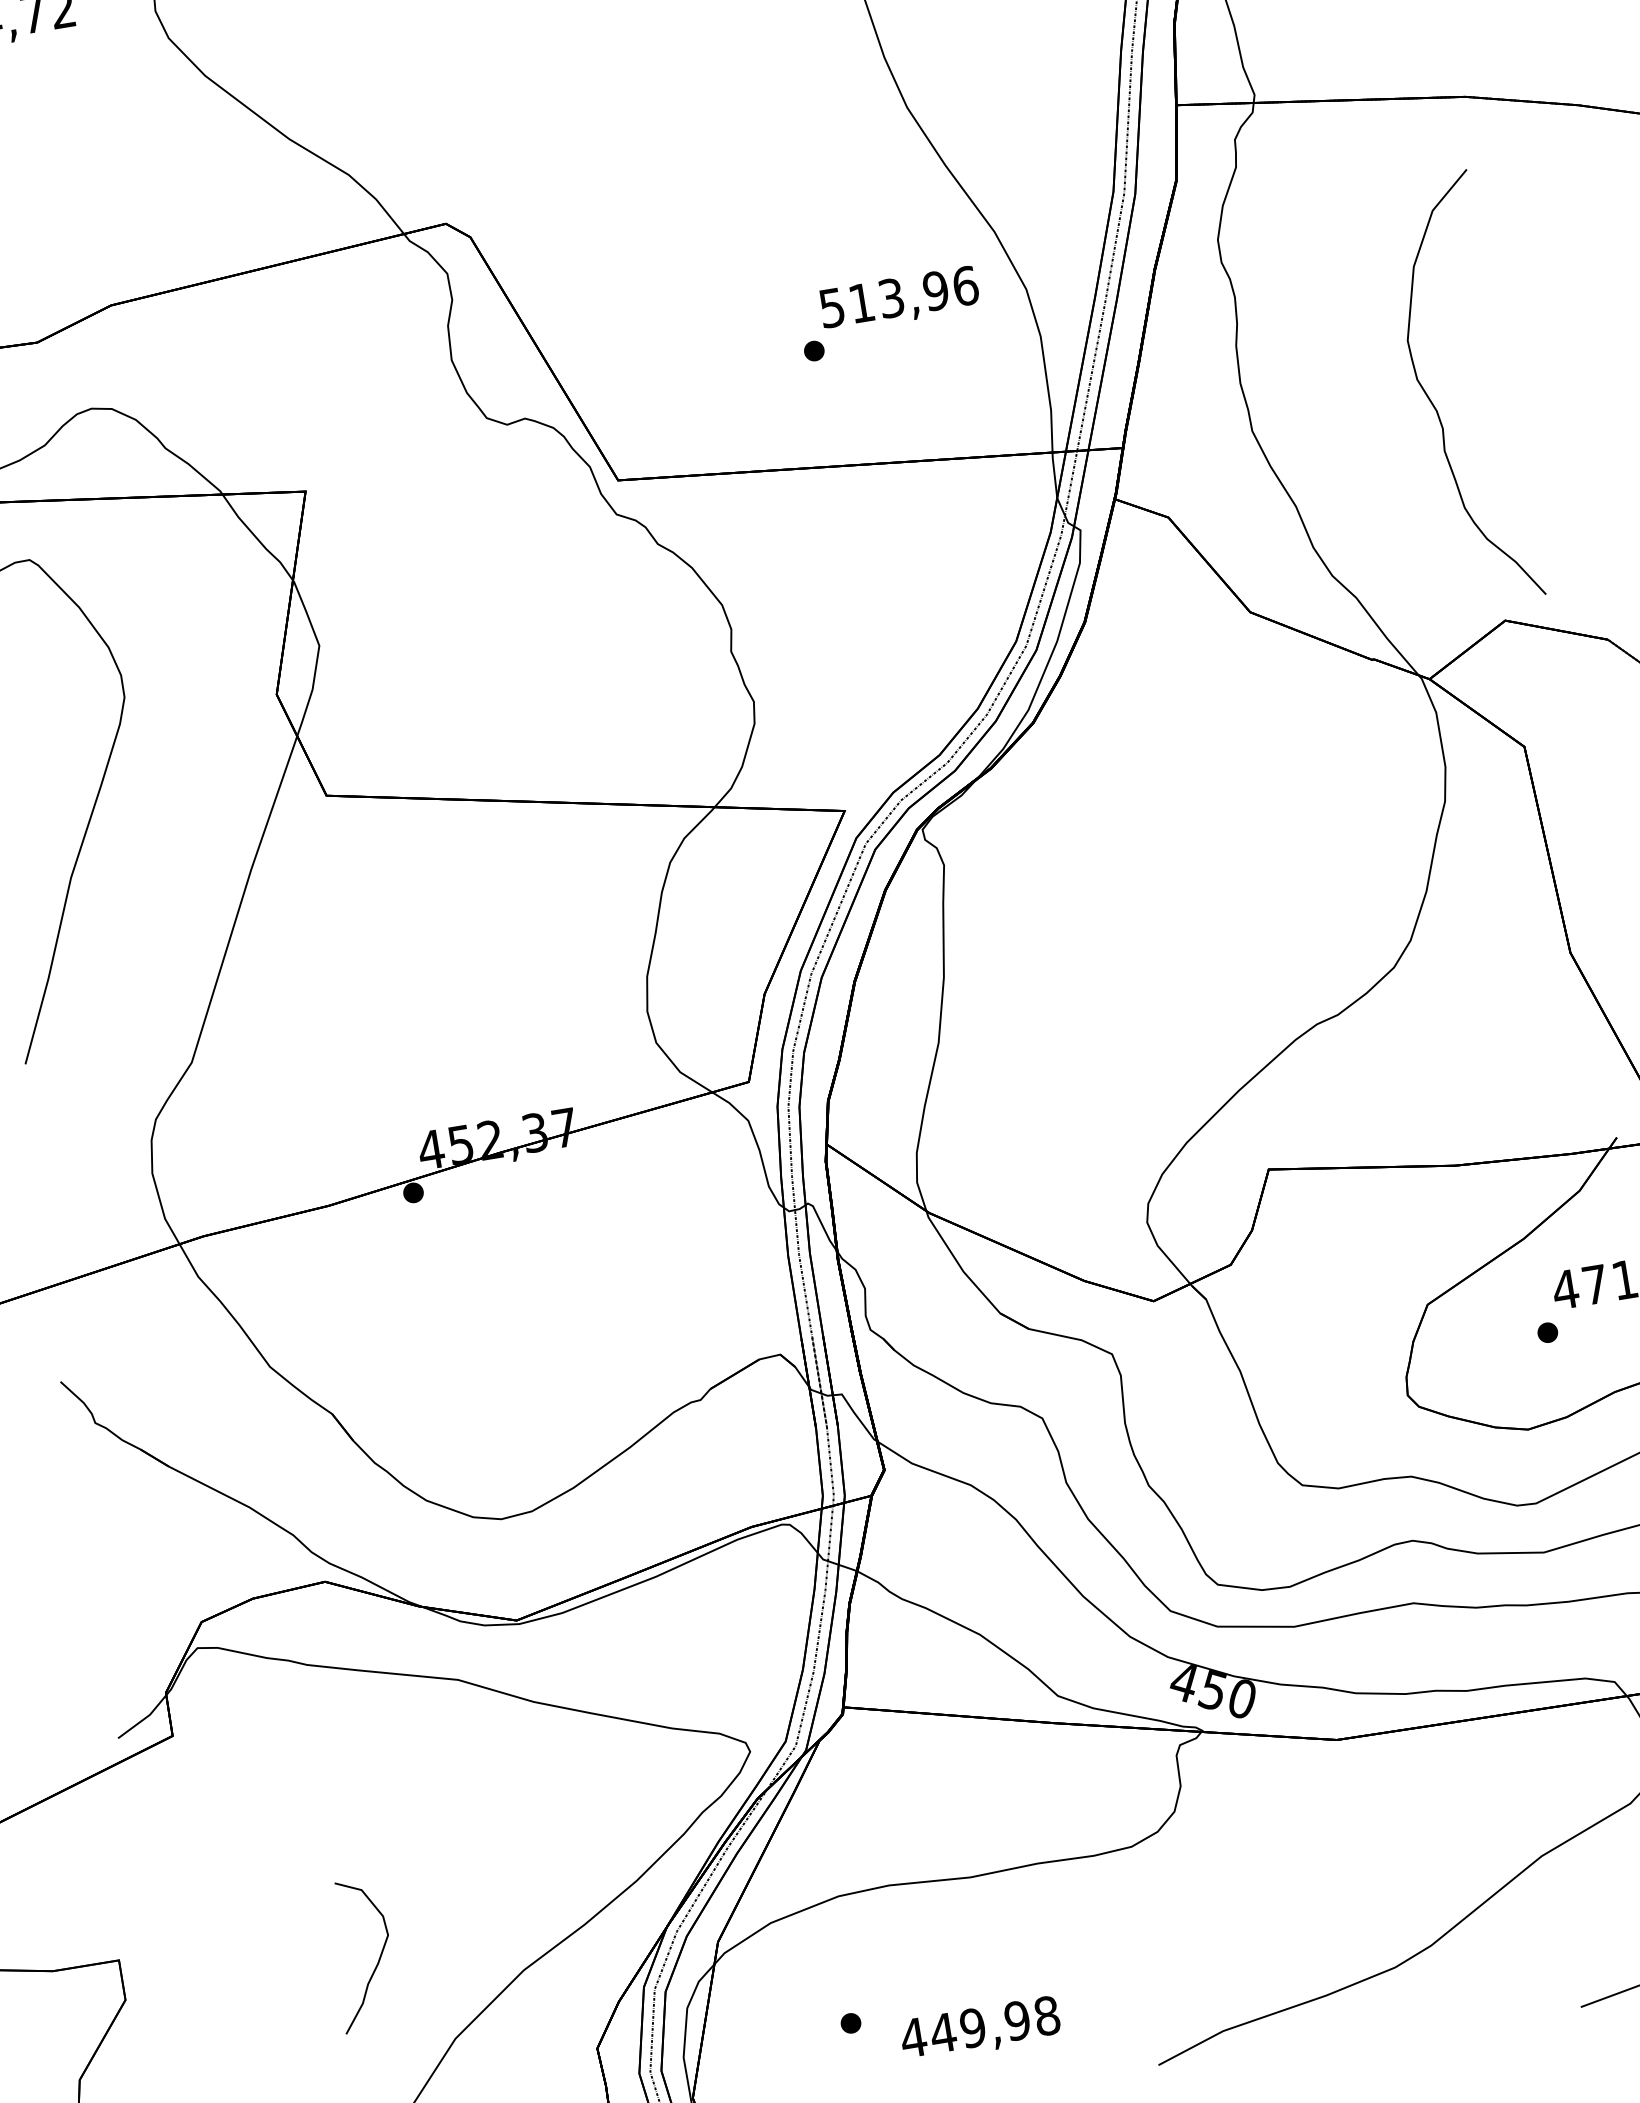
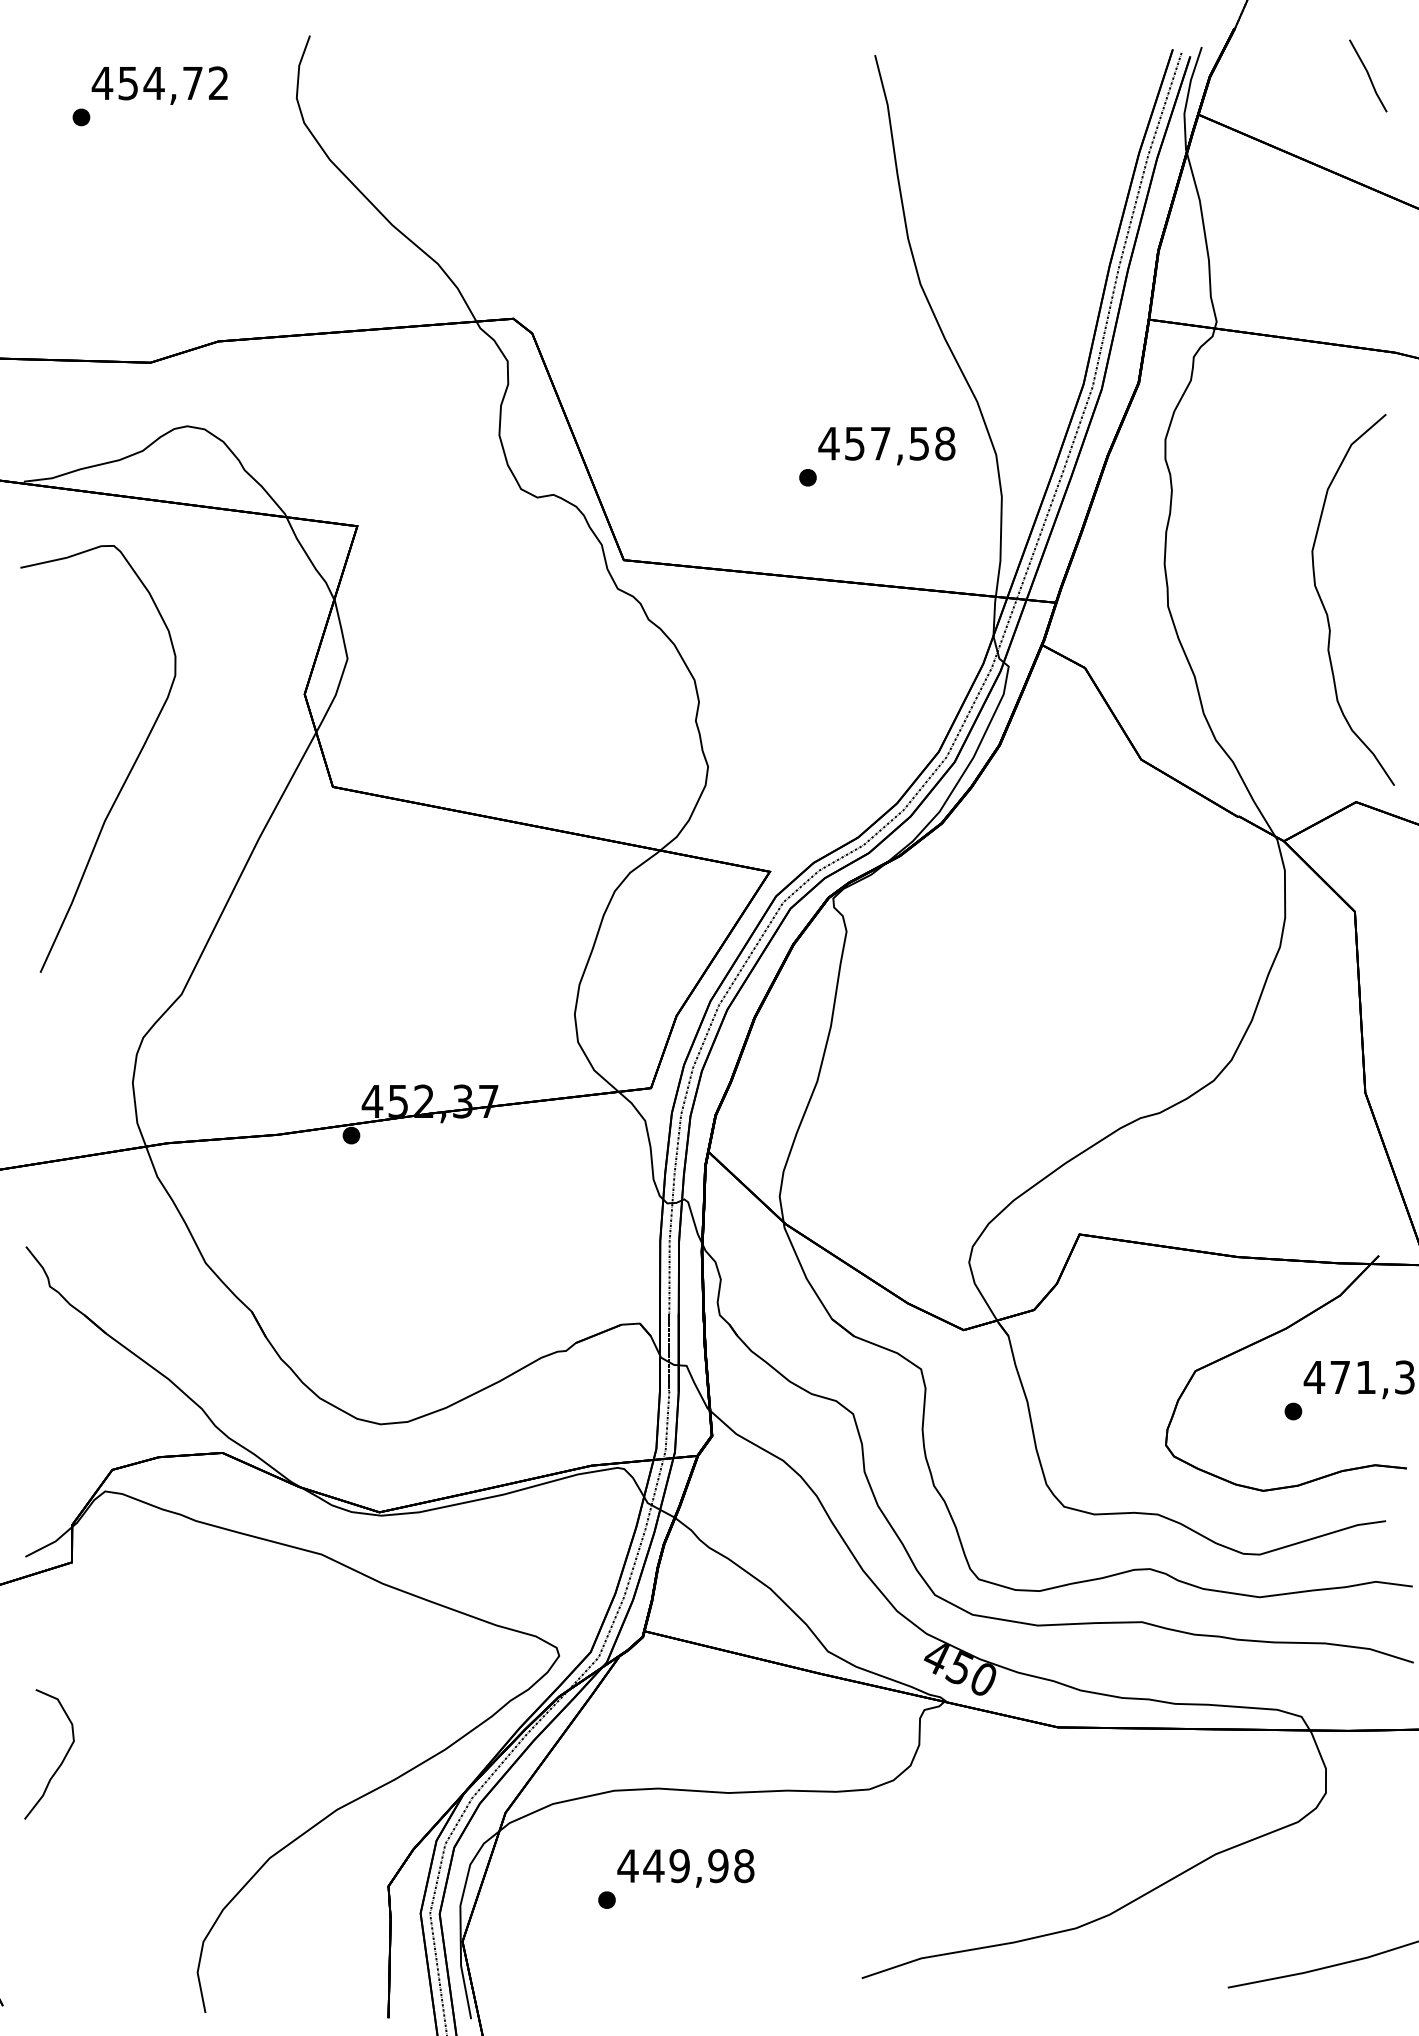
text: (898, 296) -> (886, 443), 513,96 -> 457,58
part: (377, 1960) -> (61, 1761), moved
text: (980, 2029) -> (685, 1868), moved

